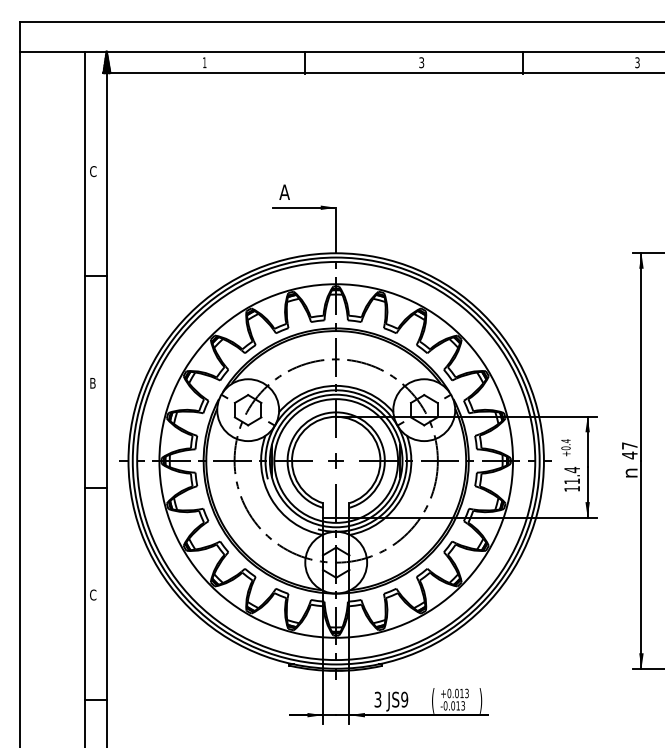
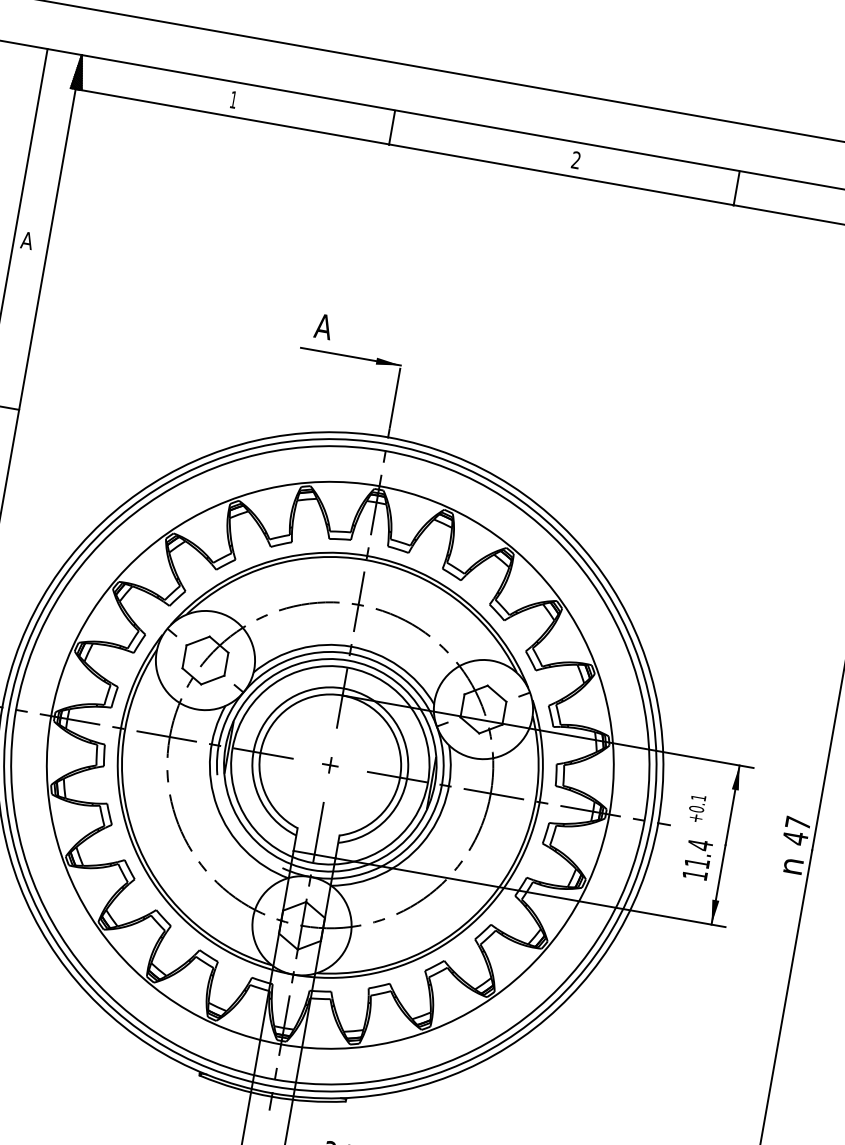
text: (421, 63) -> (575, 161), 3 -> 2
text: (92, 171) -> (26, 240), C -> A
text: (565, 441) -> (697, 798), +0.4 -> +0.1
part: (336, 460) -> (330, 764), size x0.62

